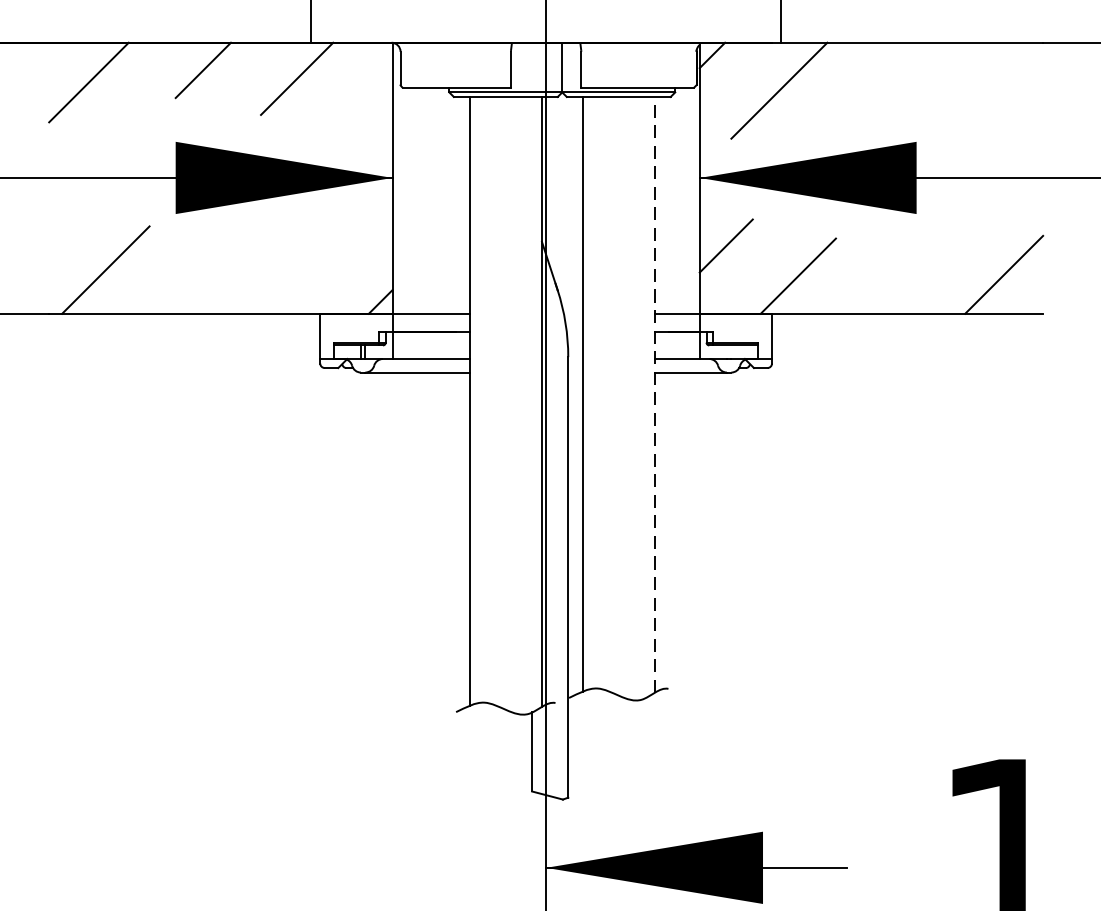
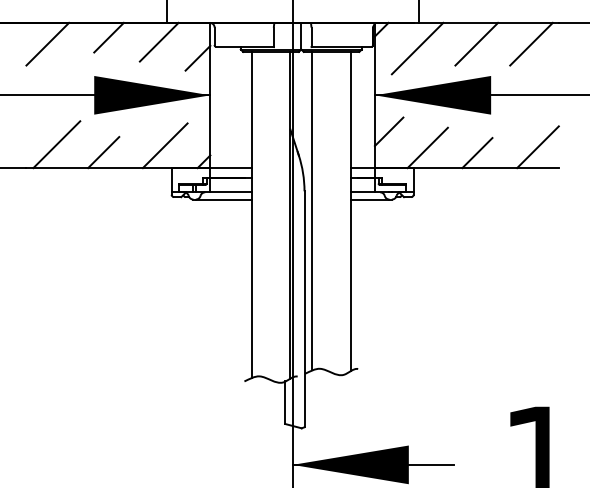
line: (889, 81) -> (476, 43), added
line: (991, 81) -> (531, 43), added
line: (368, 107) -> (197, 57), added
line: (306, 271) -> (164, 145), added
line: (193, 284) -> (103, 152), added
line: (891, 286) -> (477, 153), added
line: (654, 394) -> (350, 211), dashed -> solid

